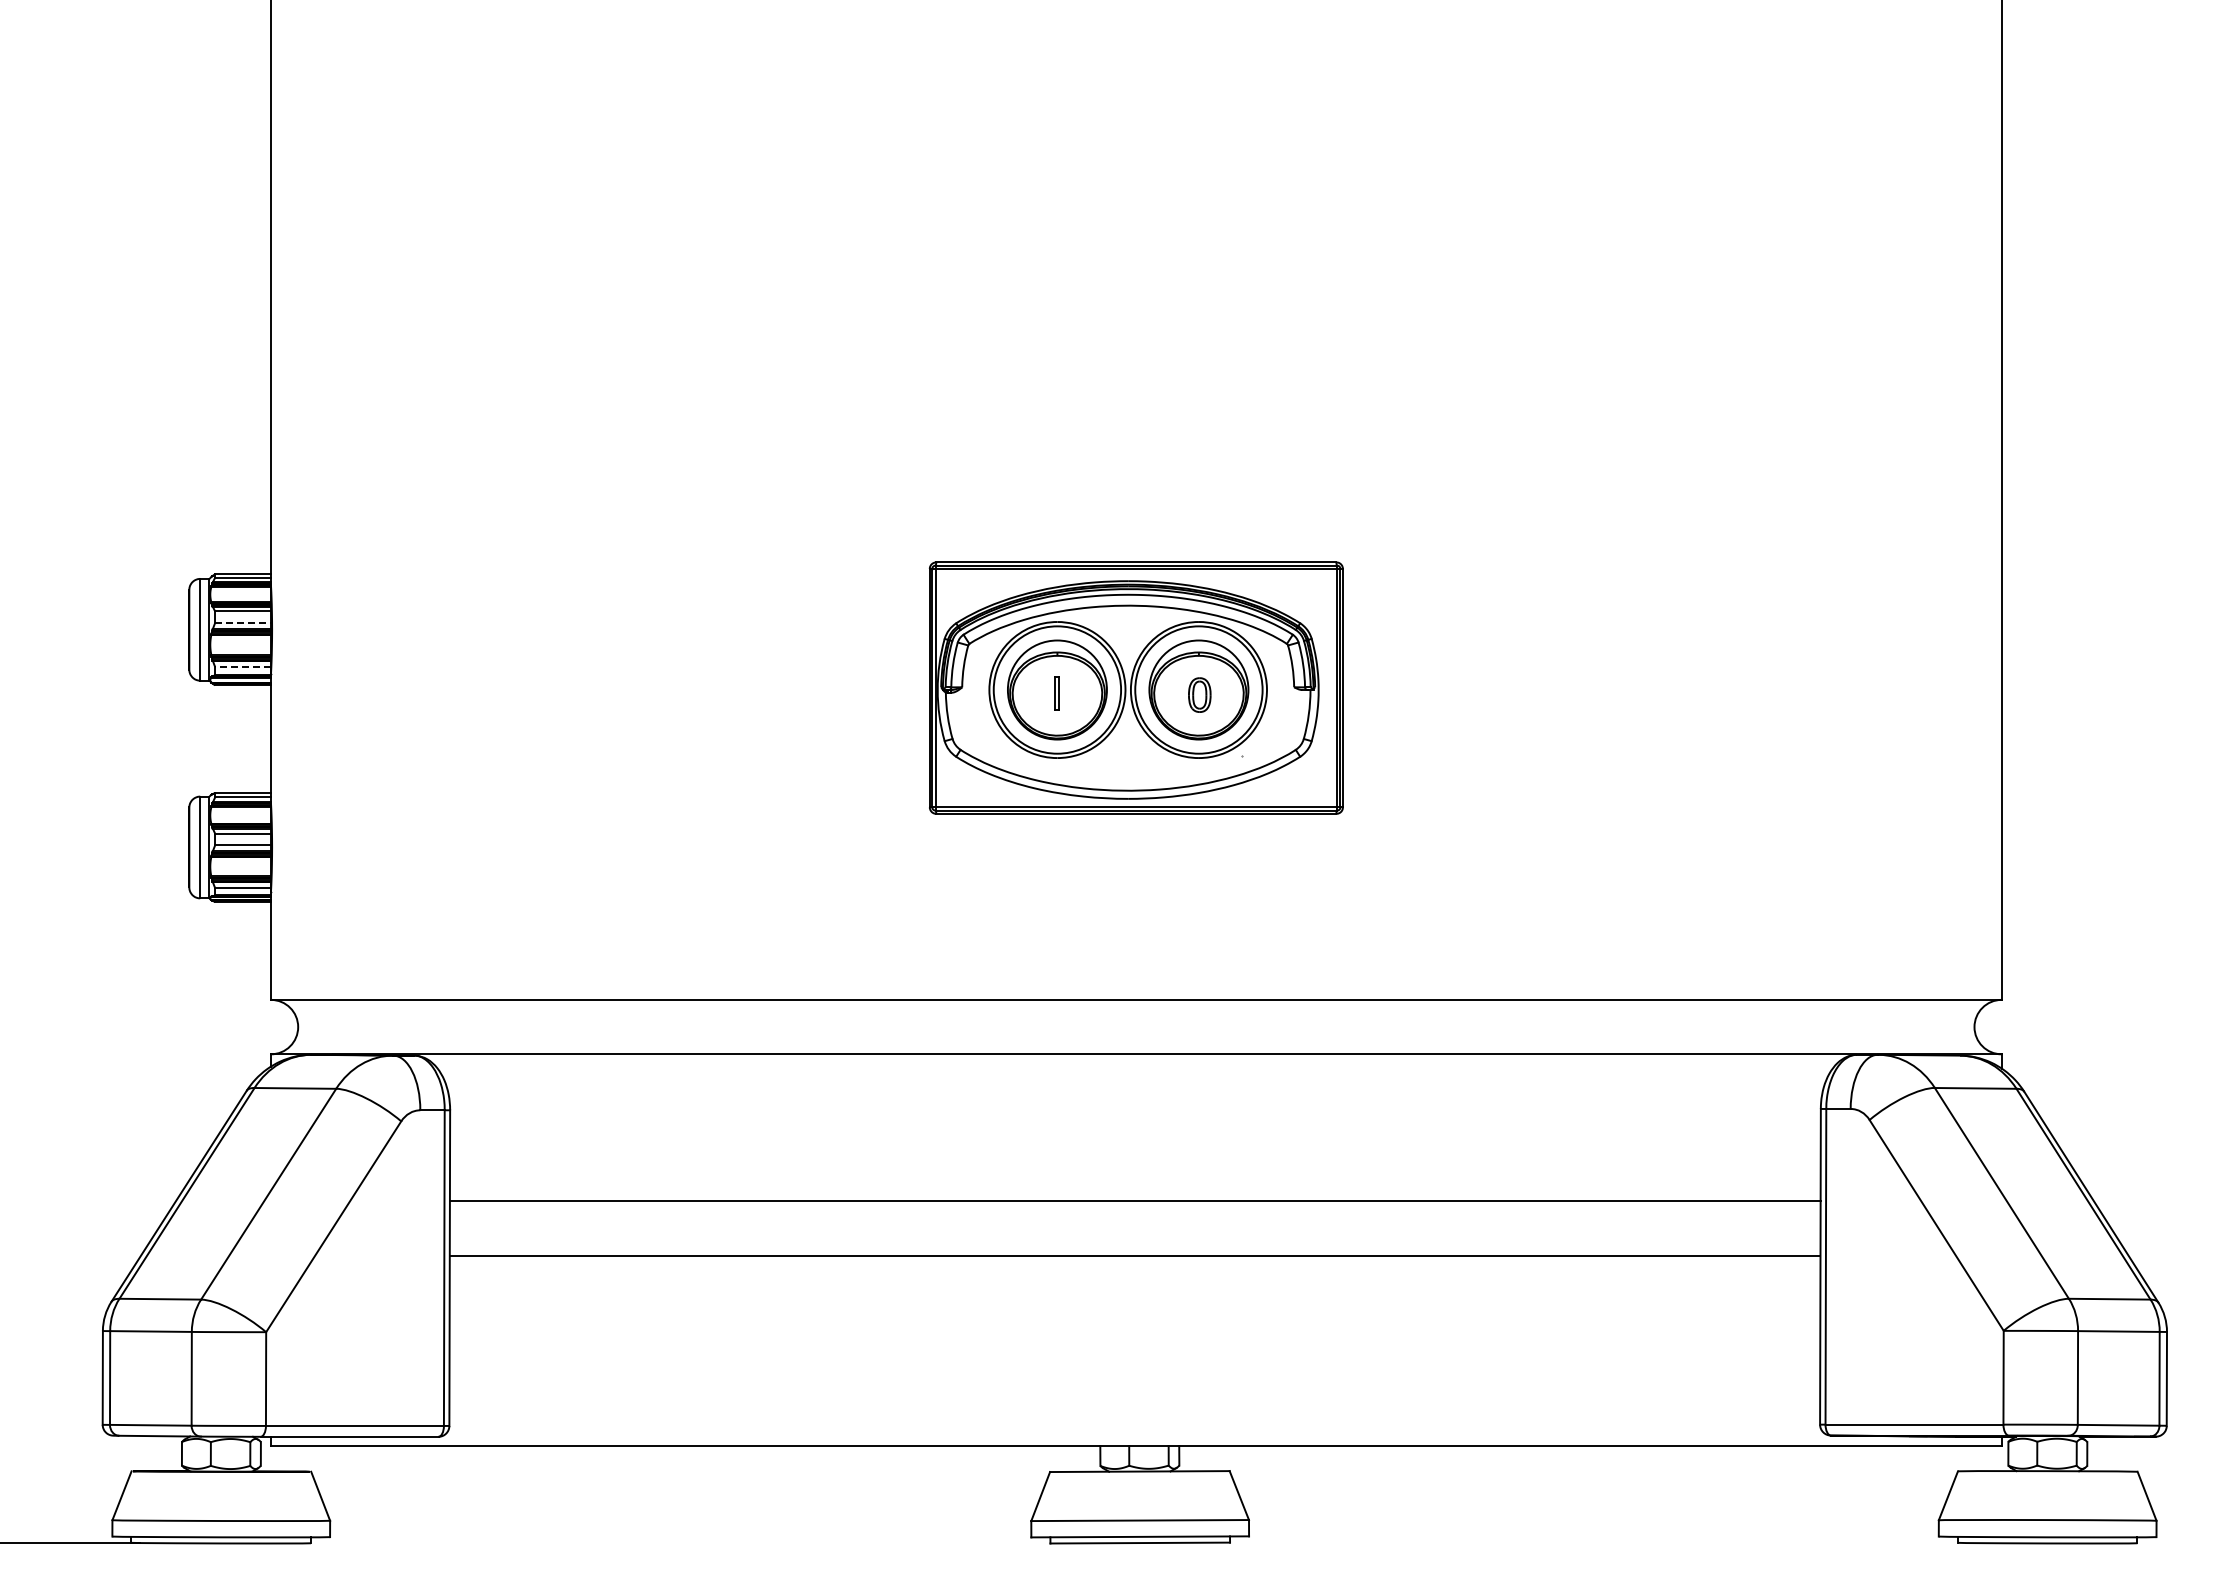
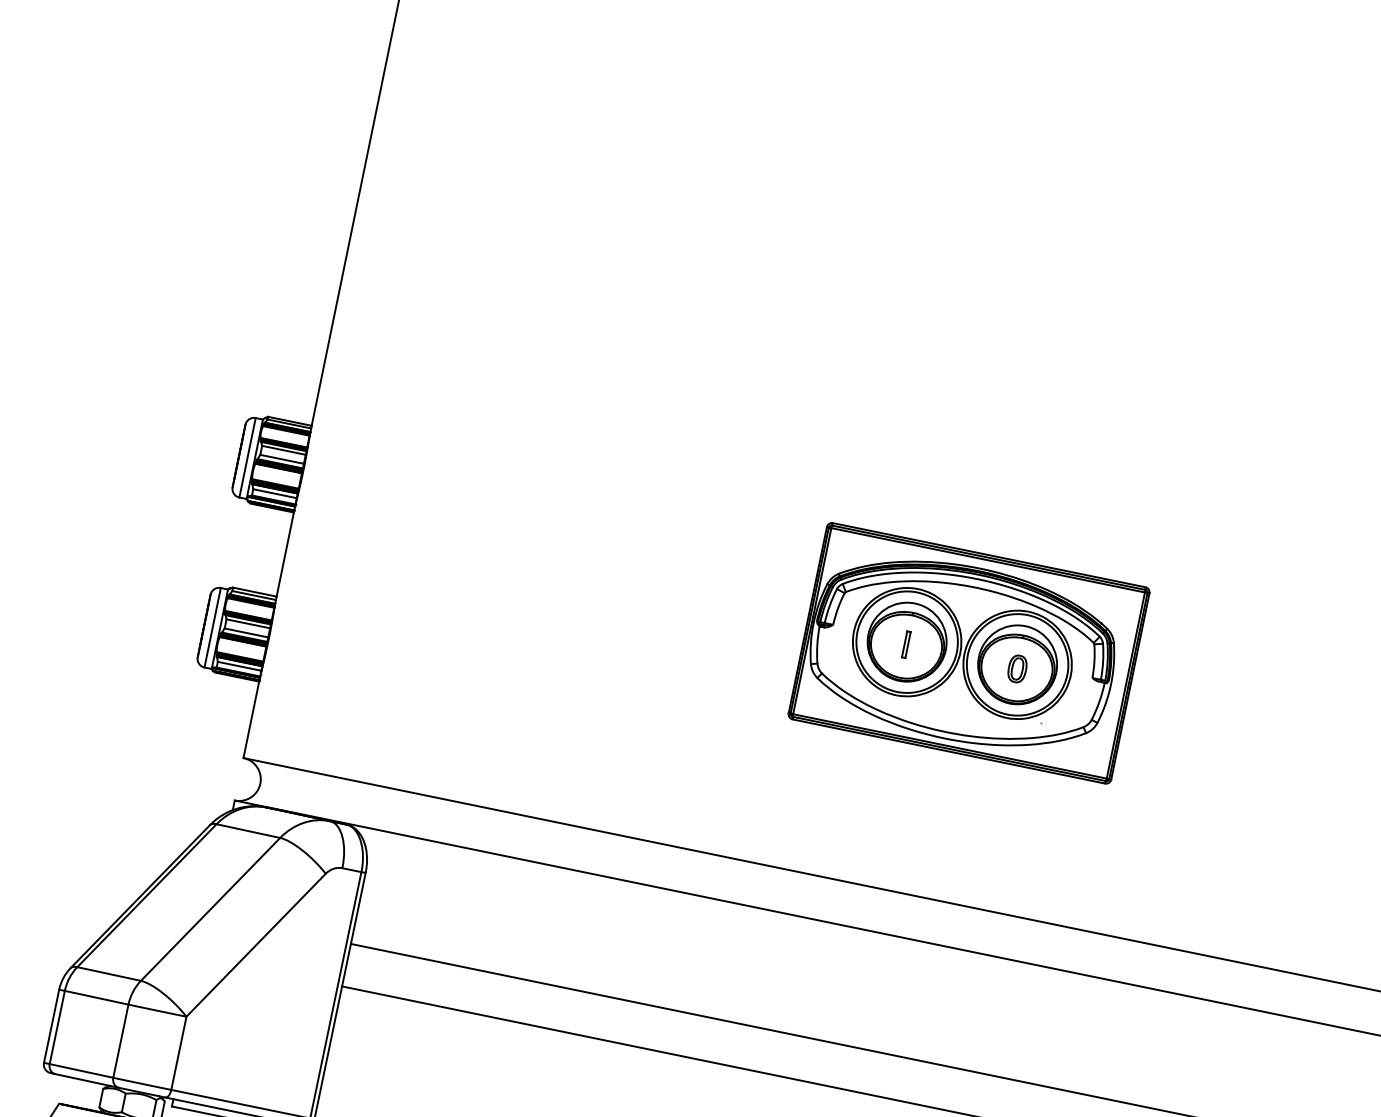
line: (243, 622) -> (282, 459), dashed -> solid
line: (243, 667) -> (275, 494), dashed -> solid

